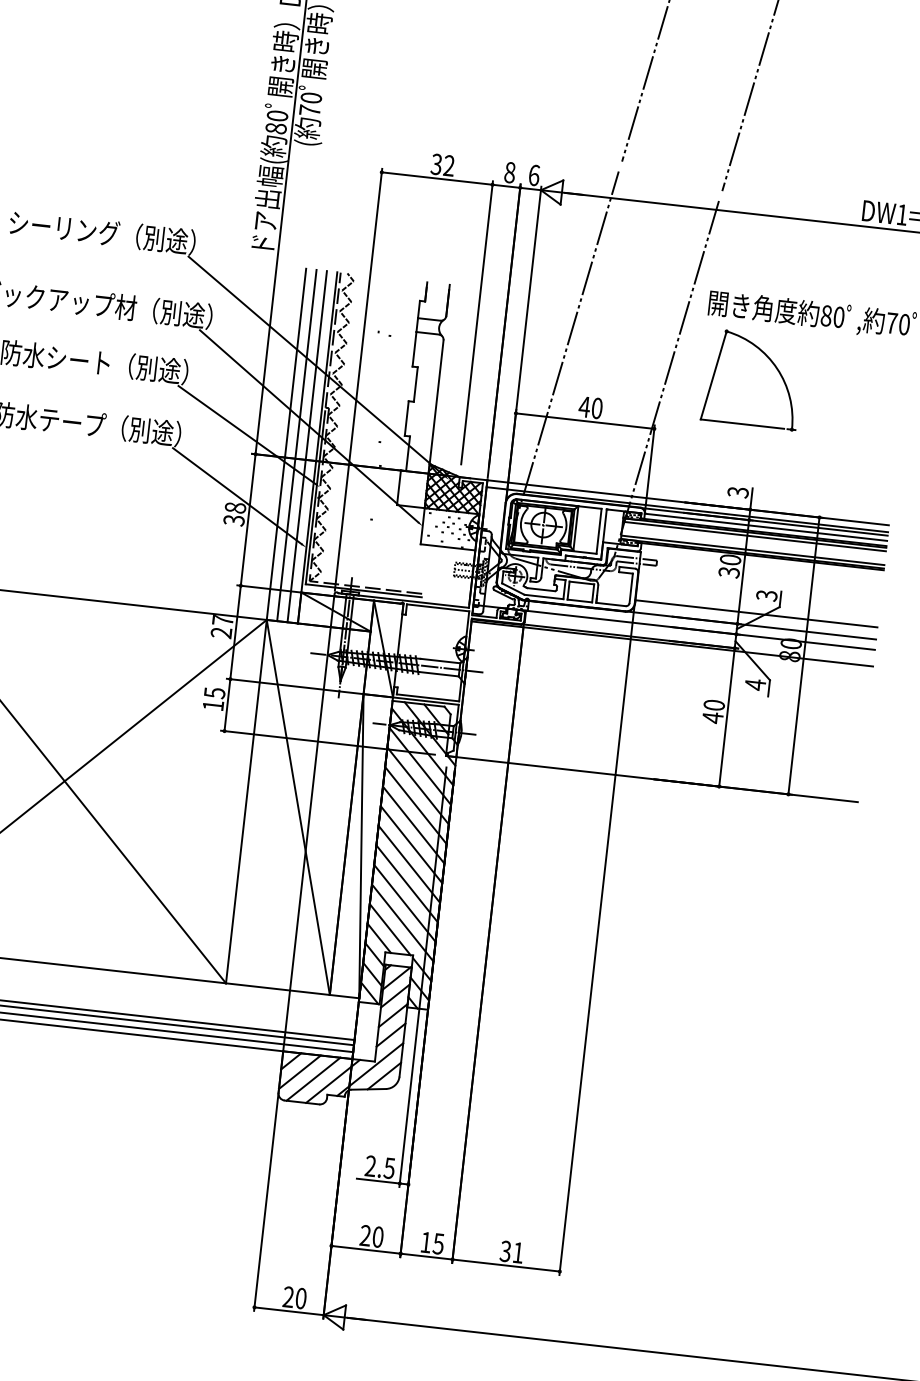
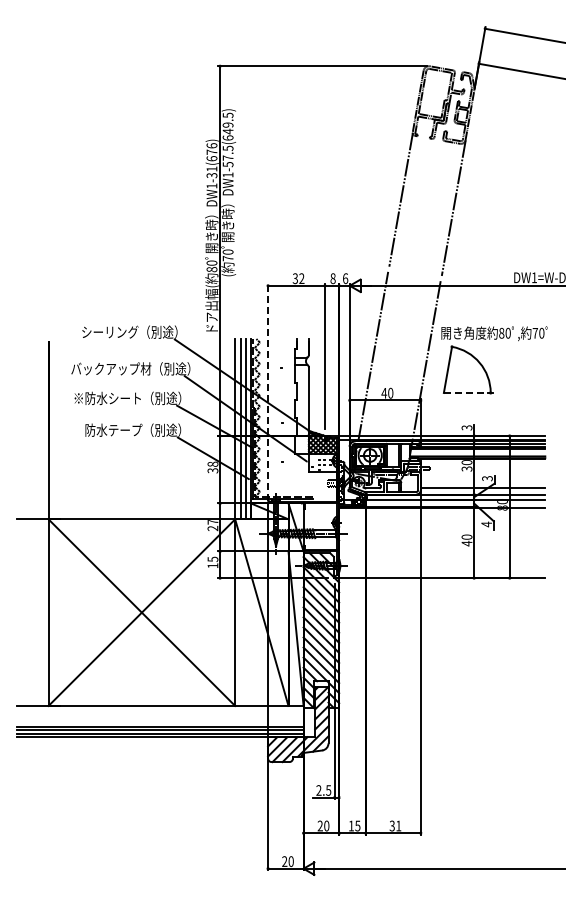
line: (359, 378) -> (268, 391), solid -> dashed
line: (742, 423) -> (465, 392), solid -> dashed

